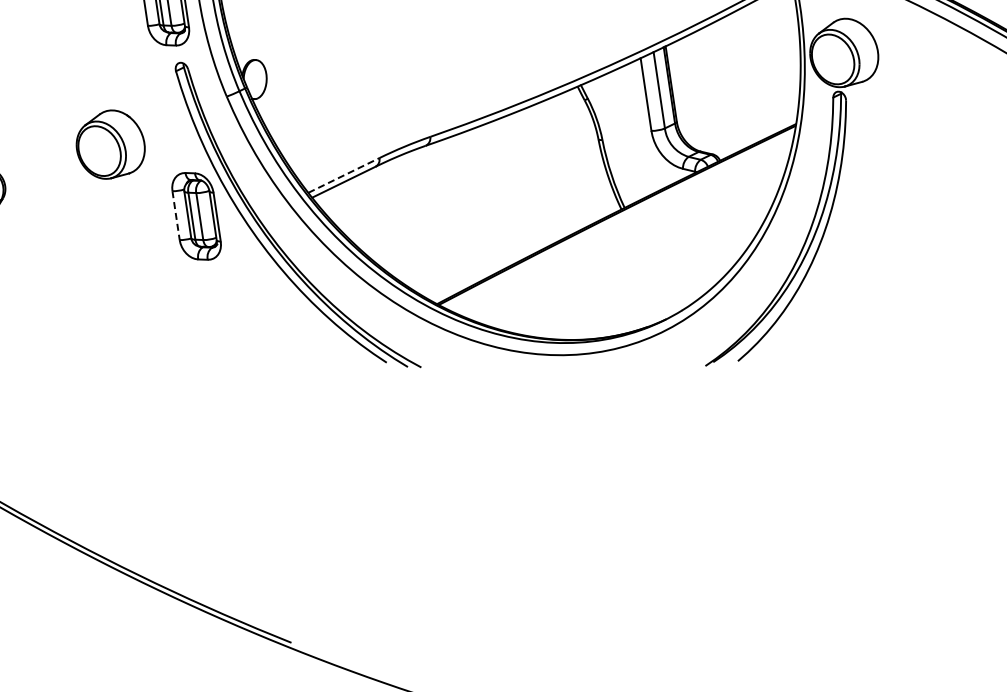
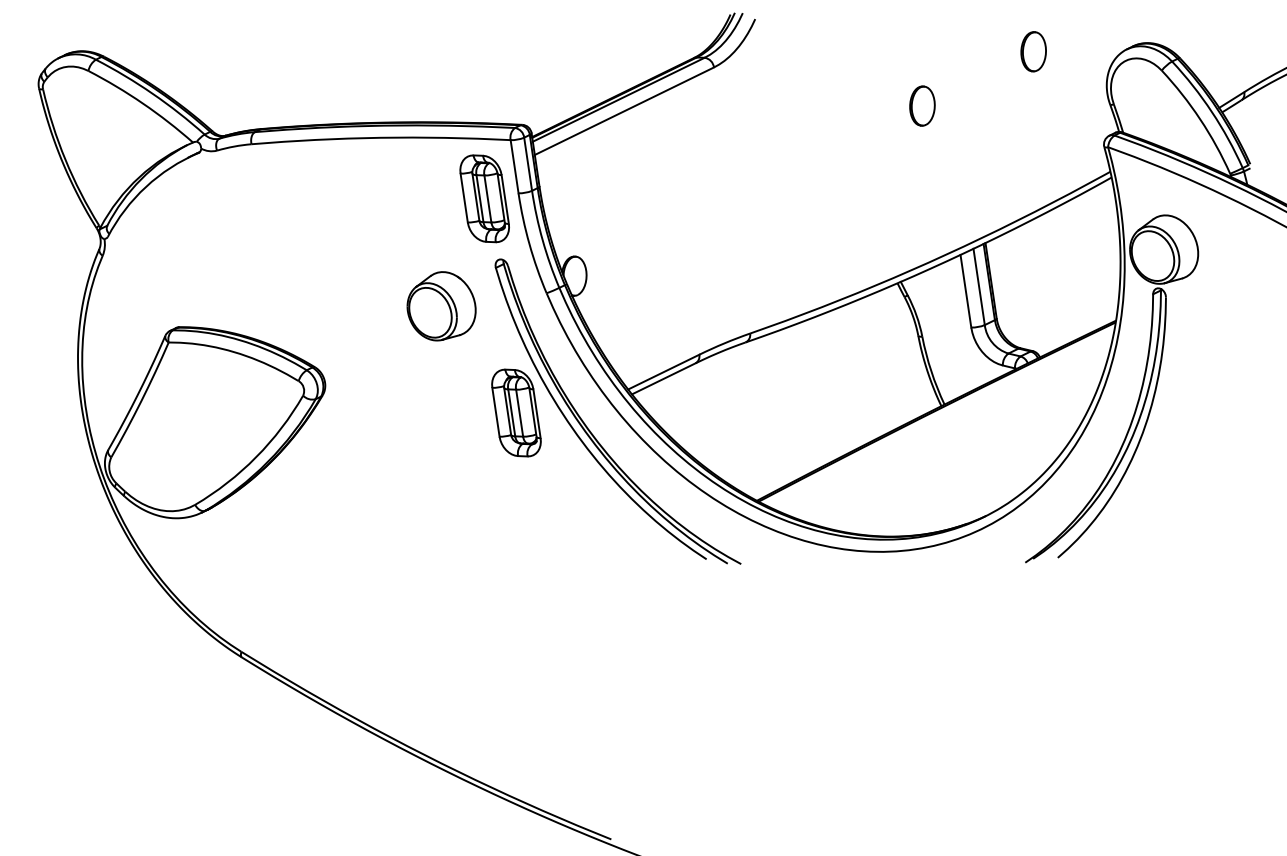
part: (110, 144) -> (441, 306), moved
line: (343, 175) -> (663, 372), dashed -> solid
line: (175, 215) -> (495, 412), dashed -> solid

